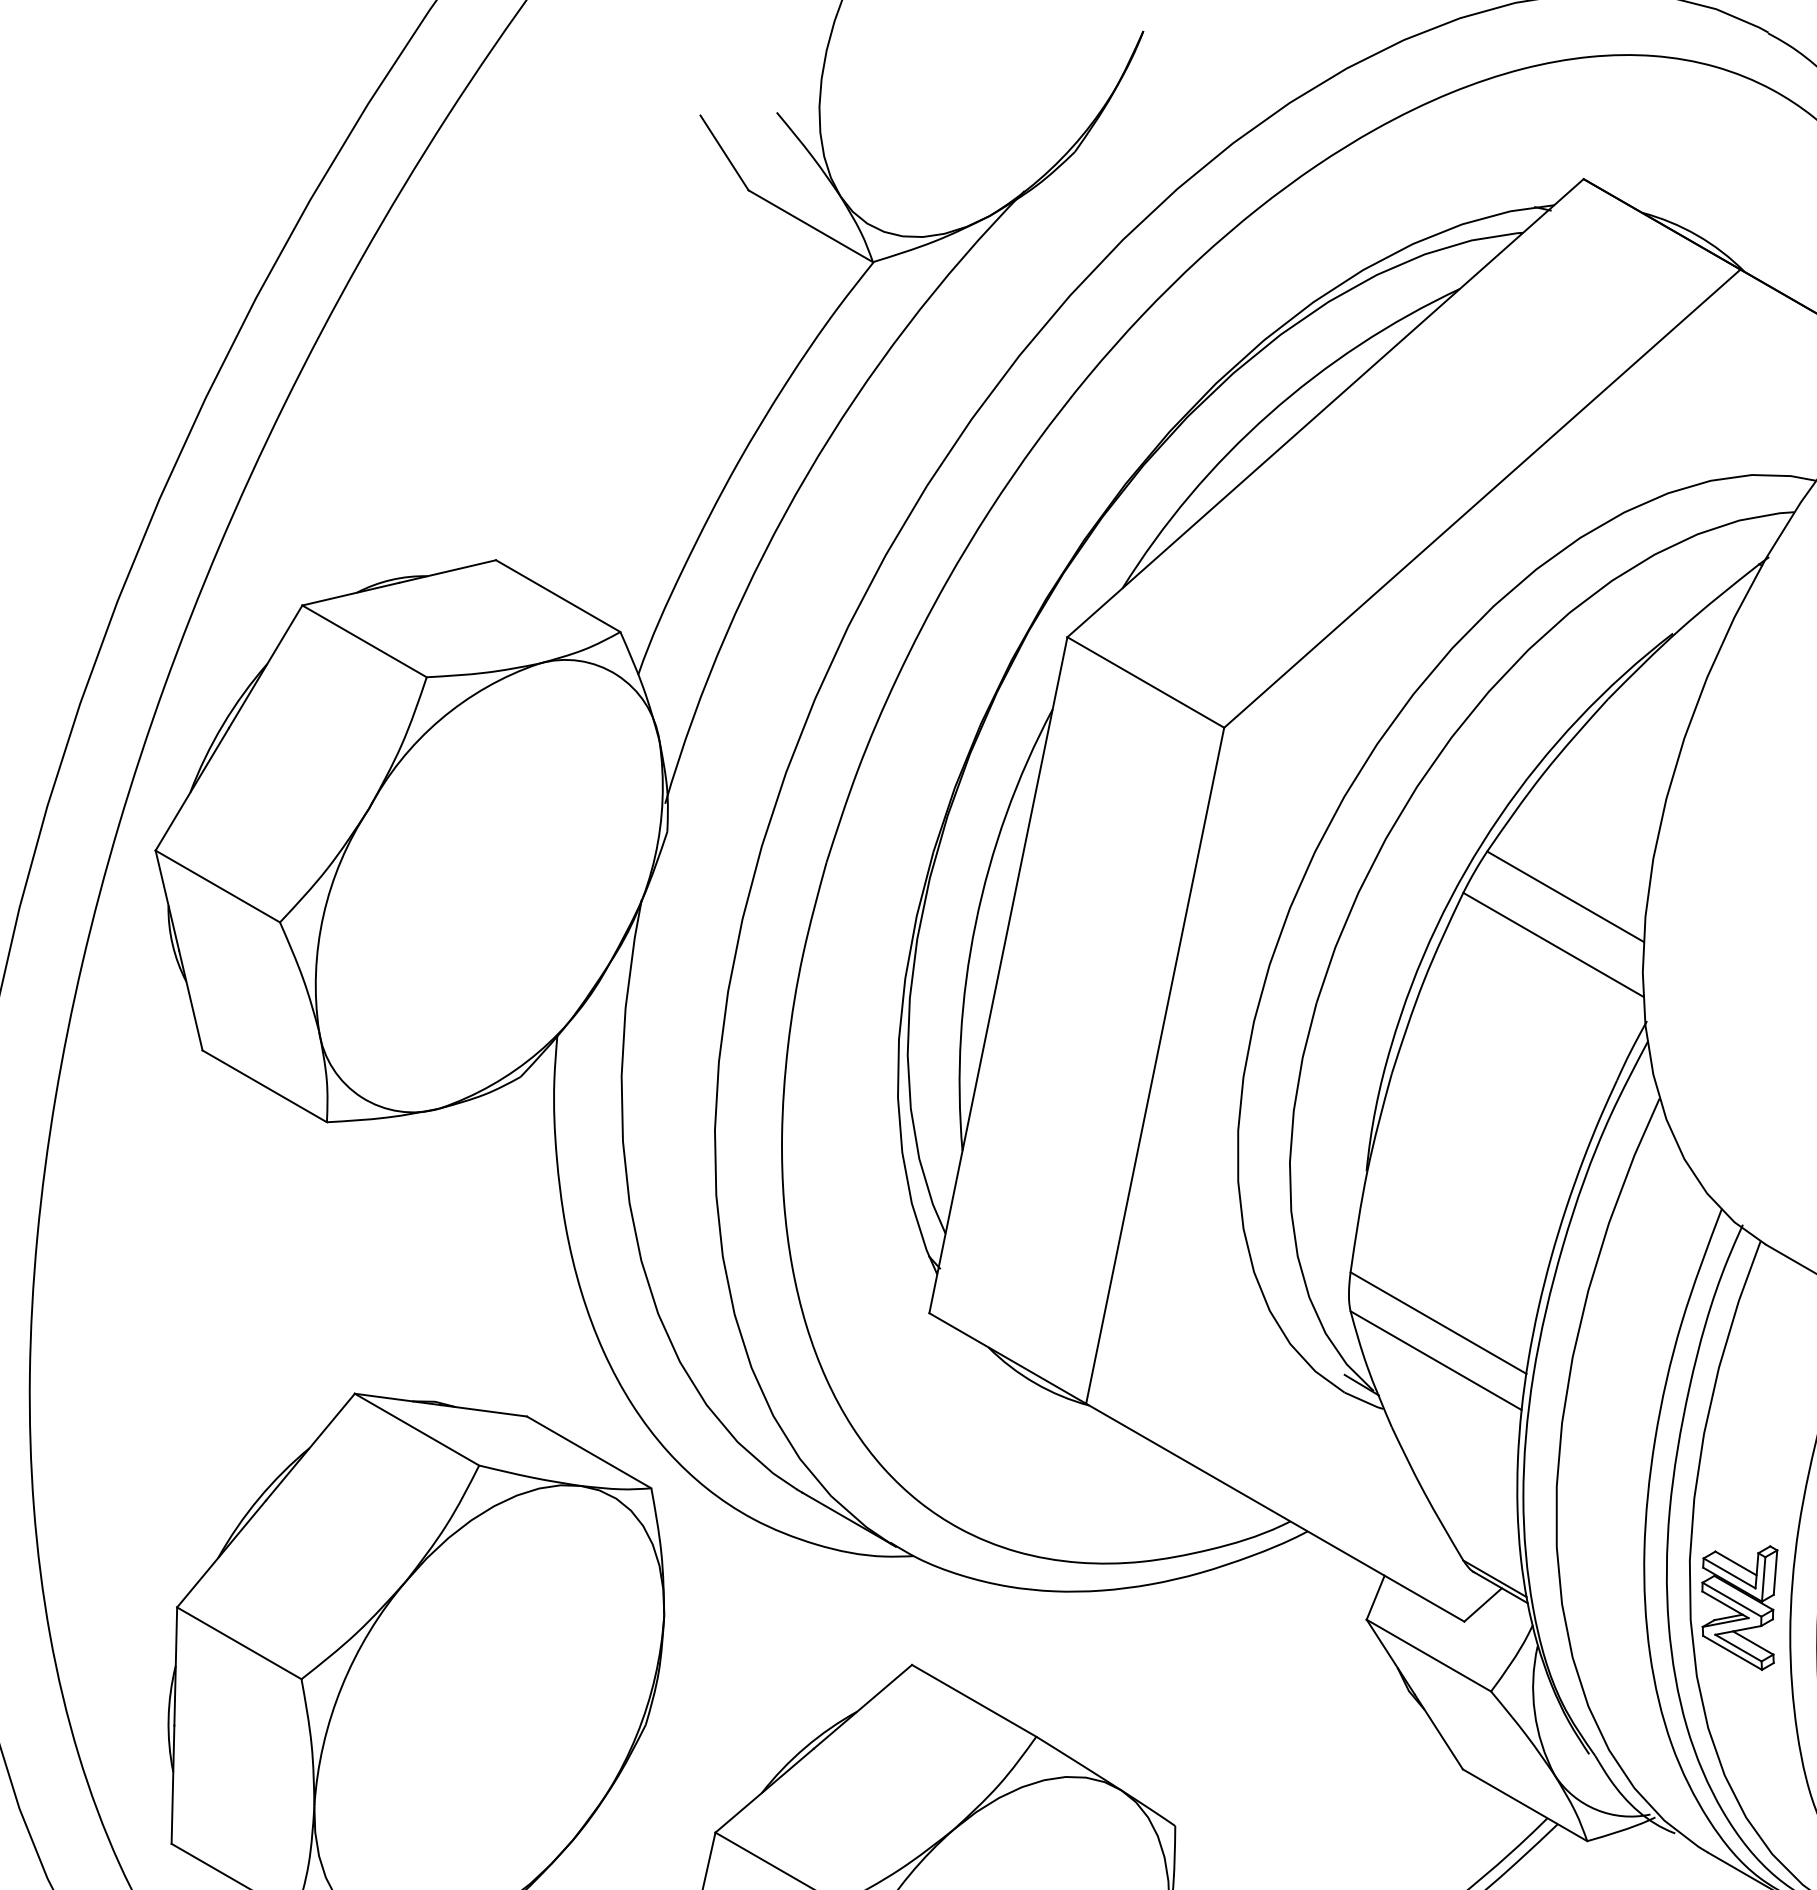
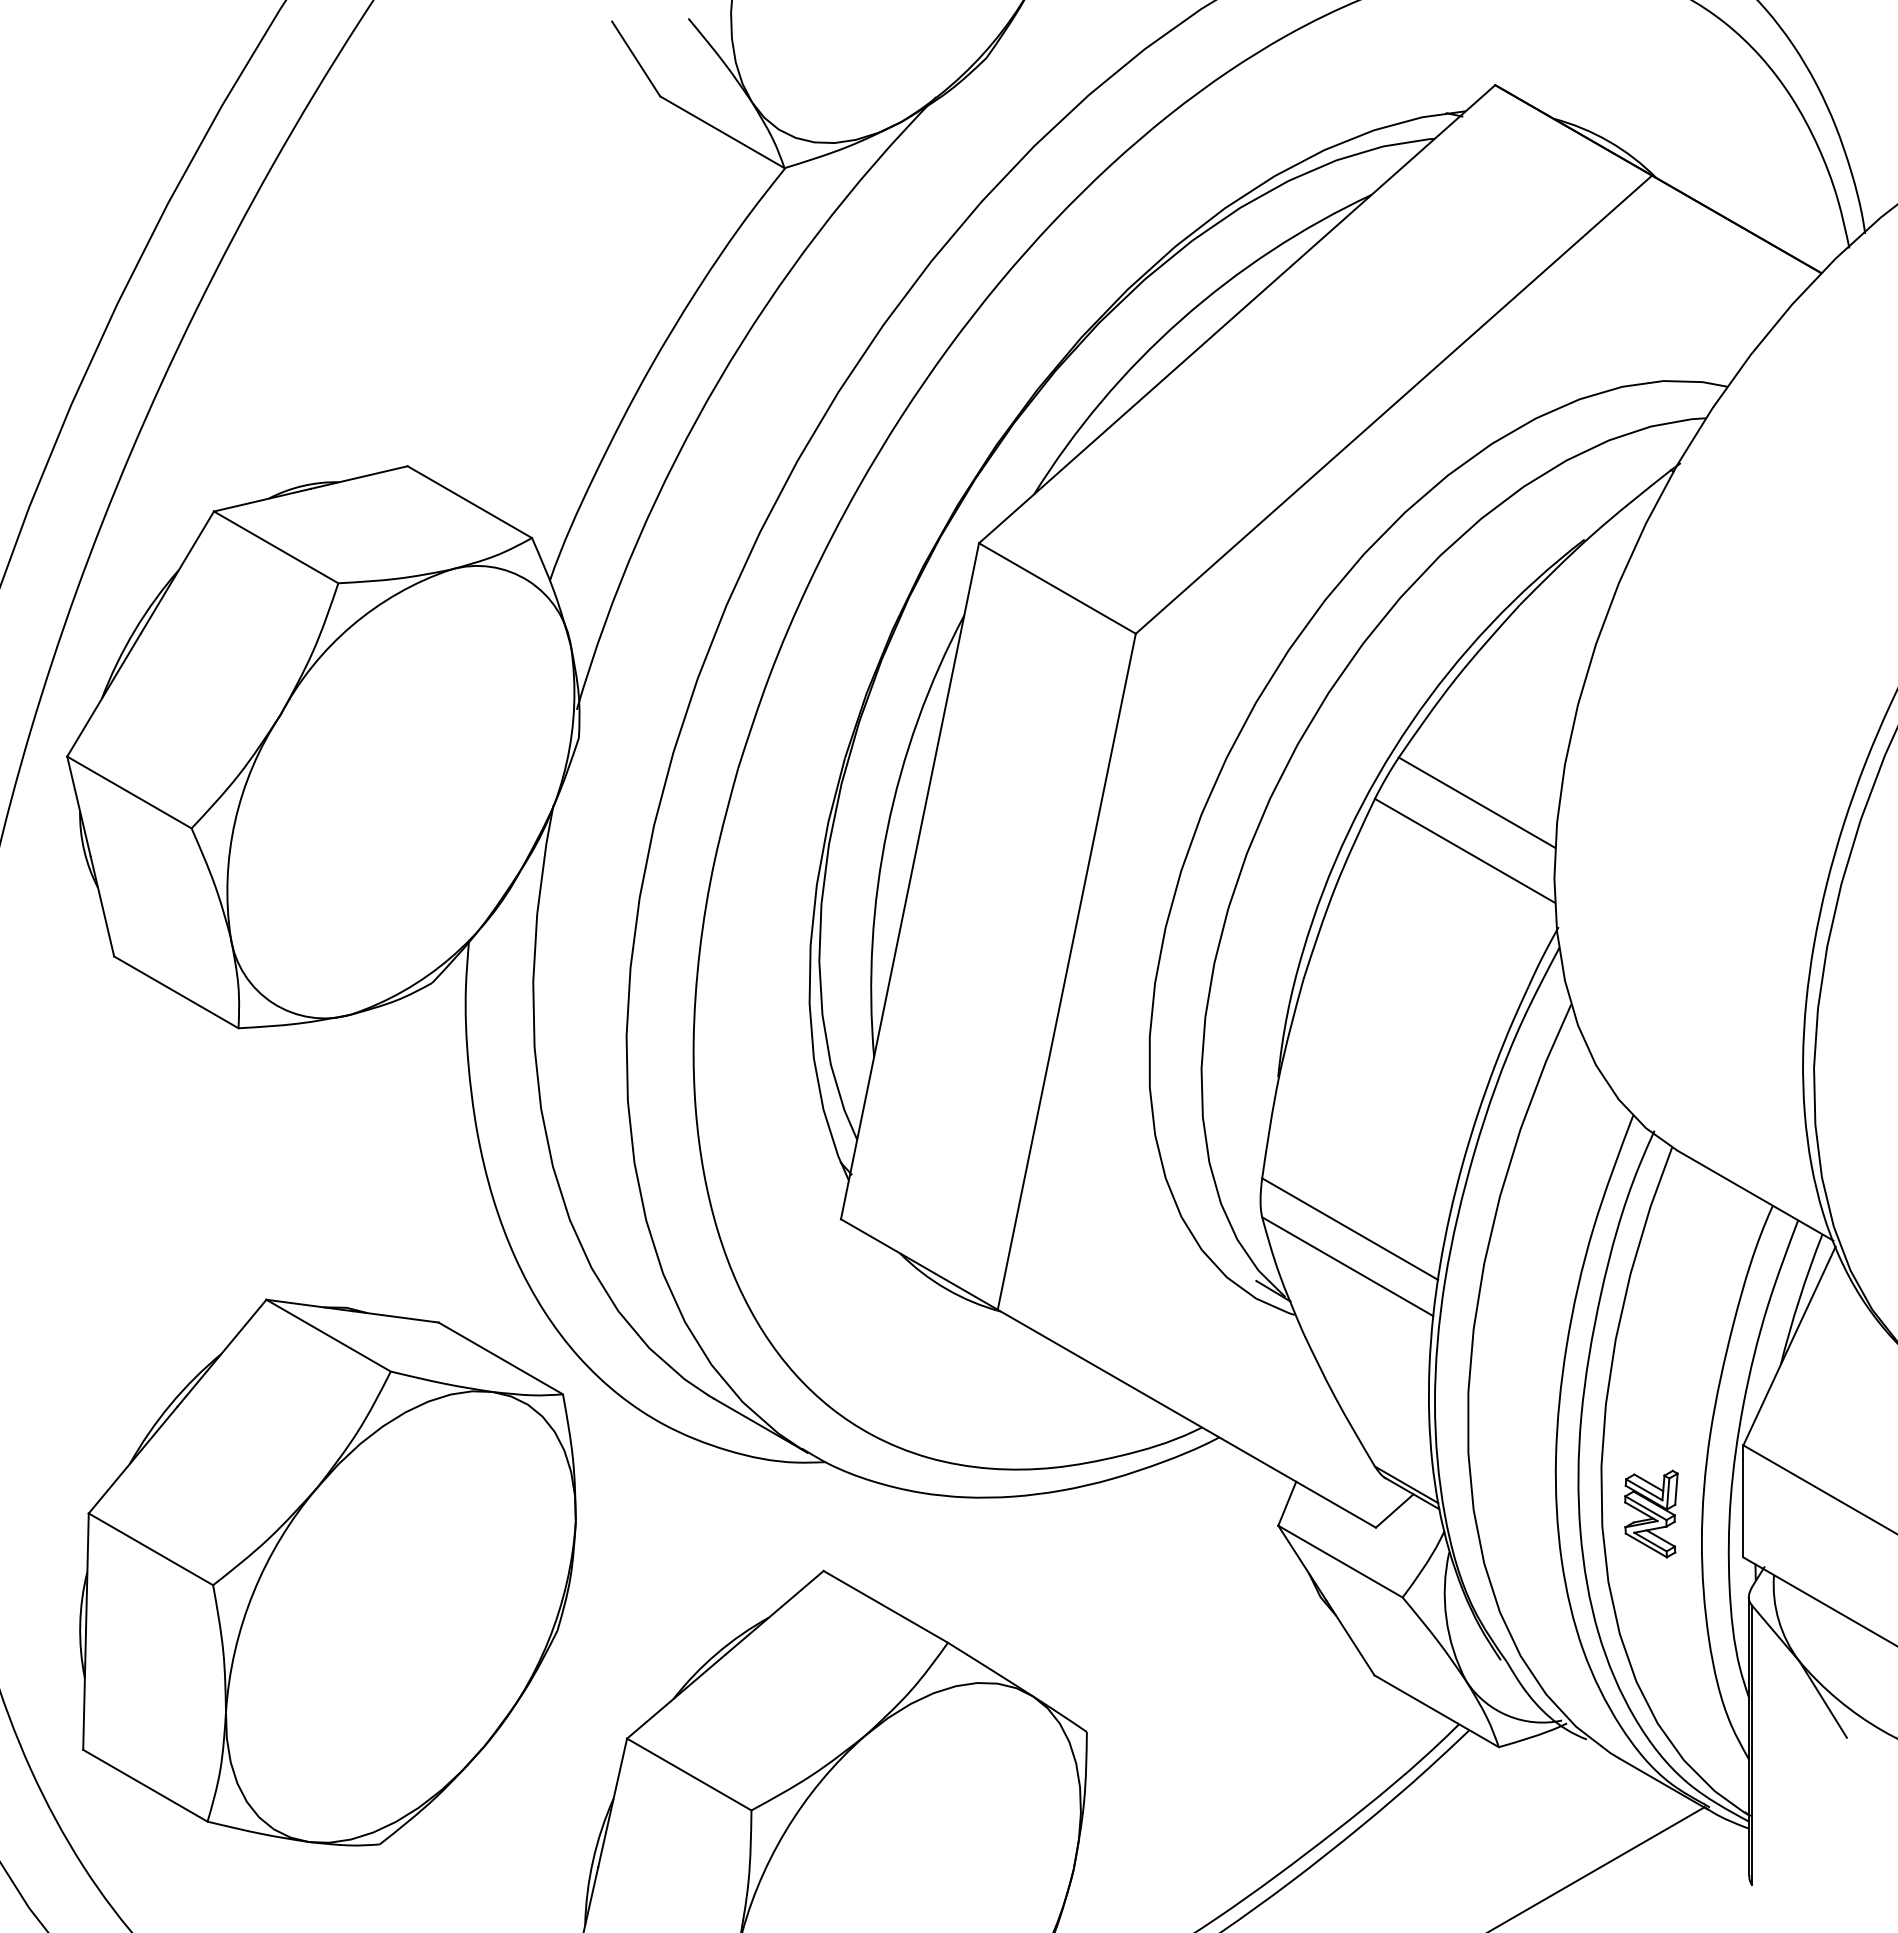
part: (1739, 1607) -> (1651, 1513), size x0.7

